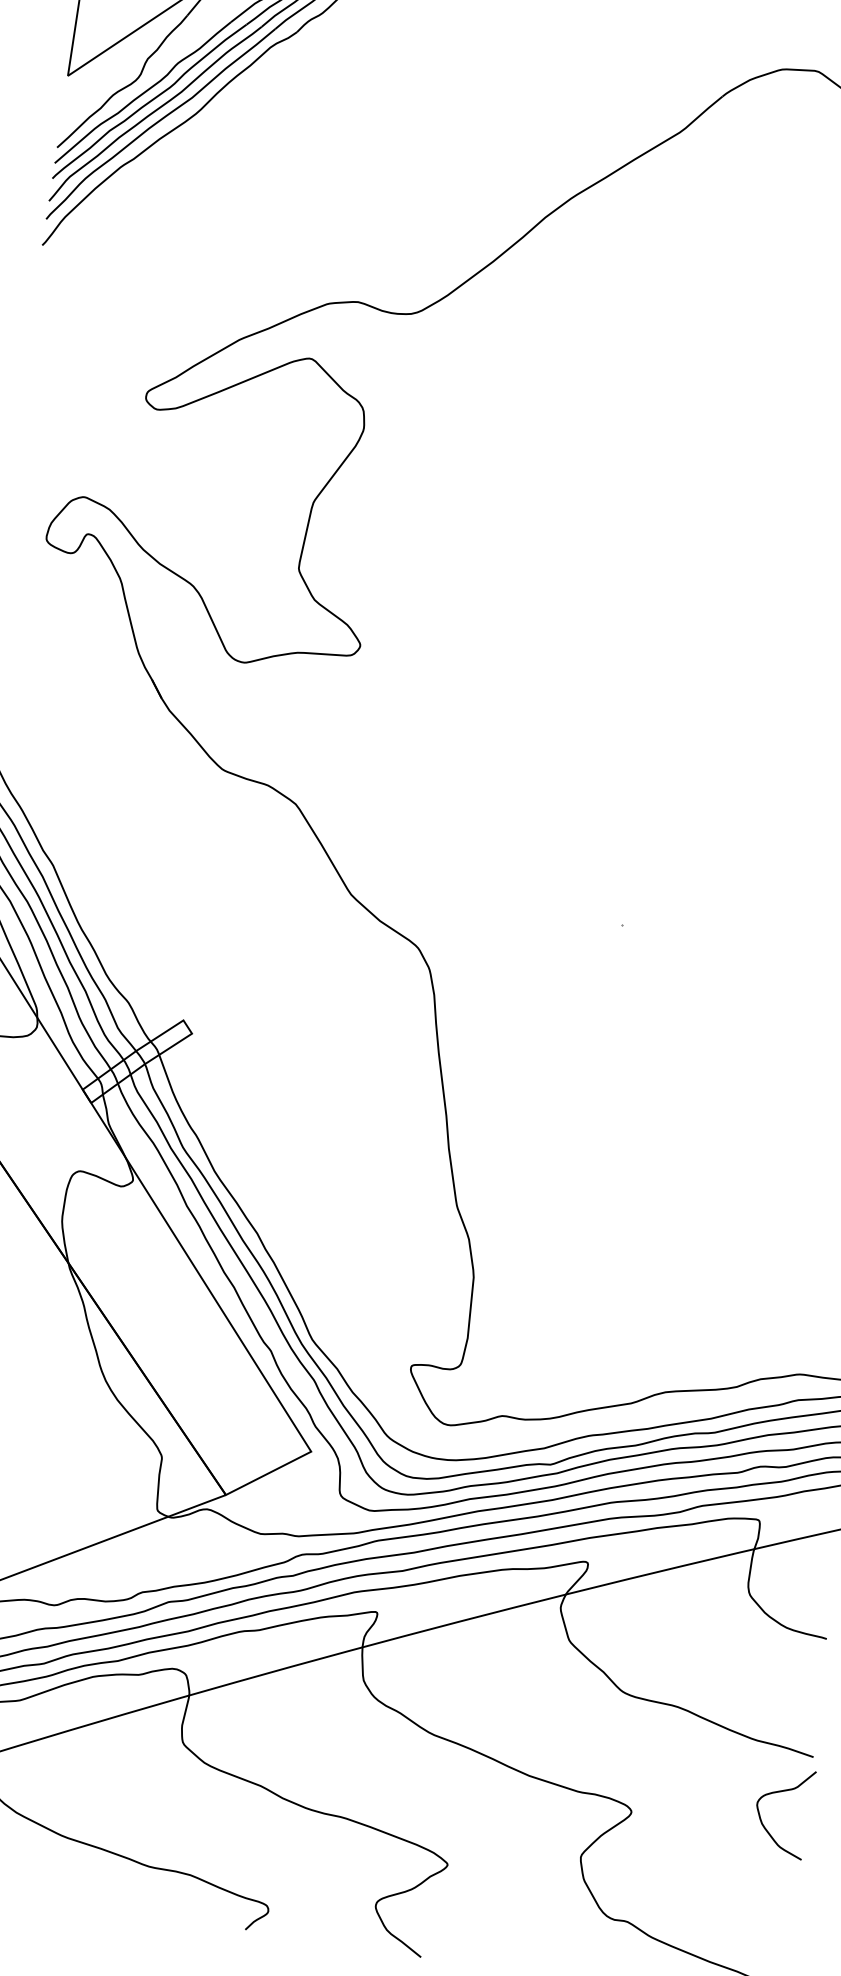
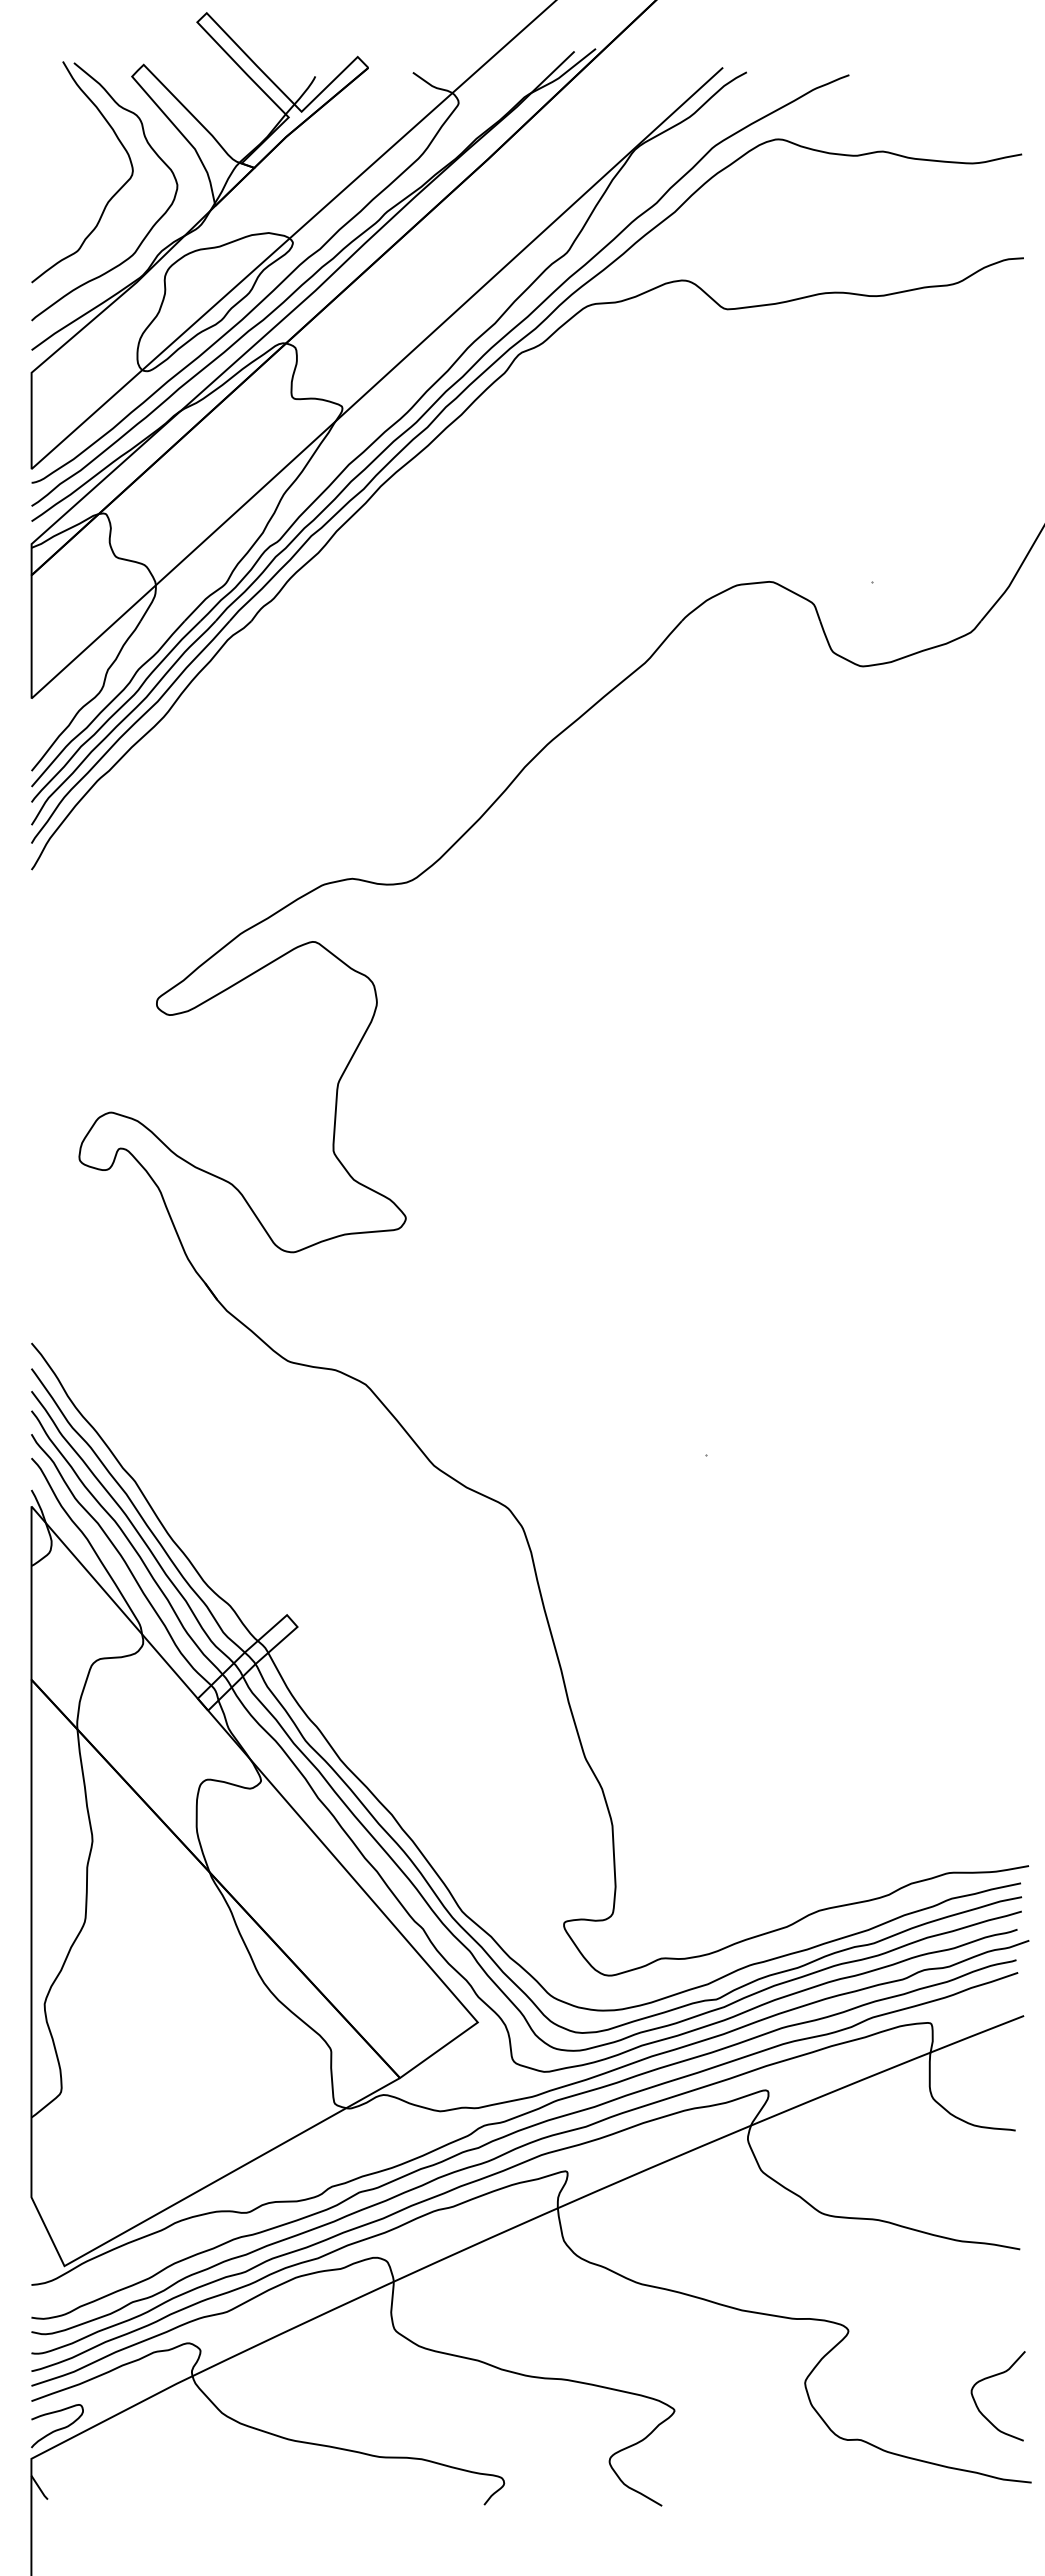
curve: (780, 1792) -> (992, 2377), moved

